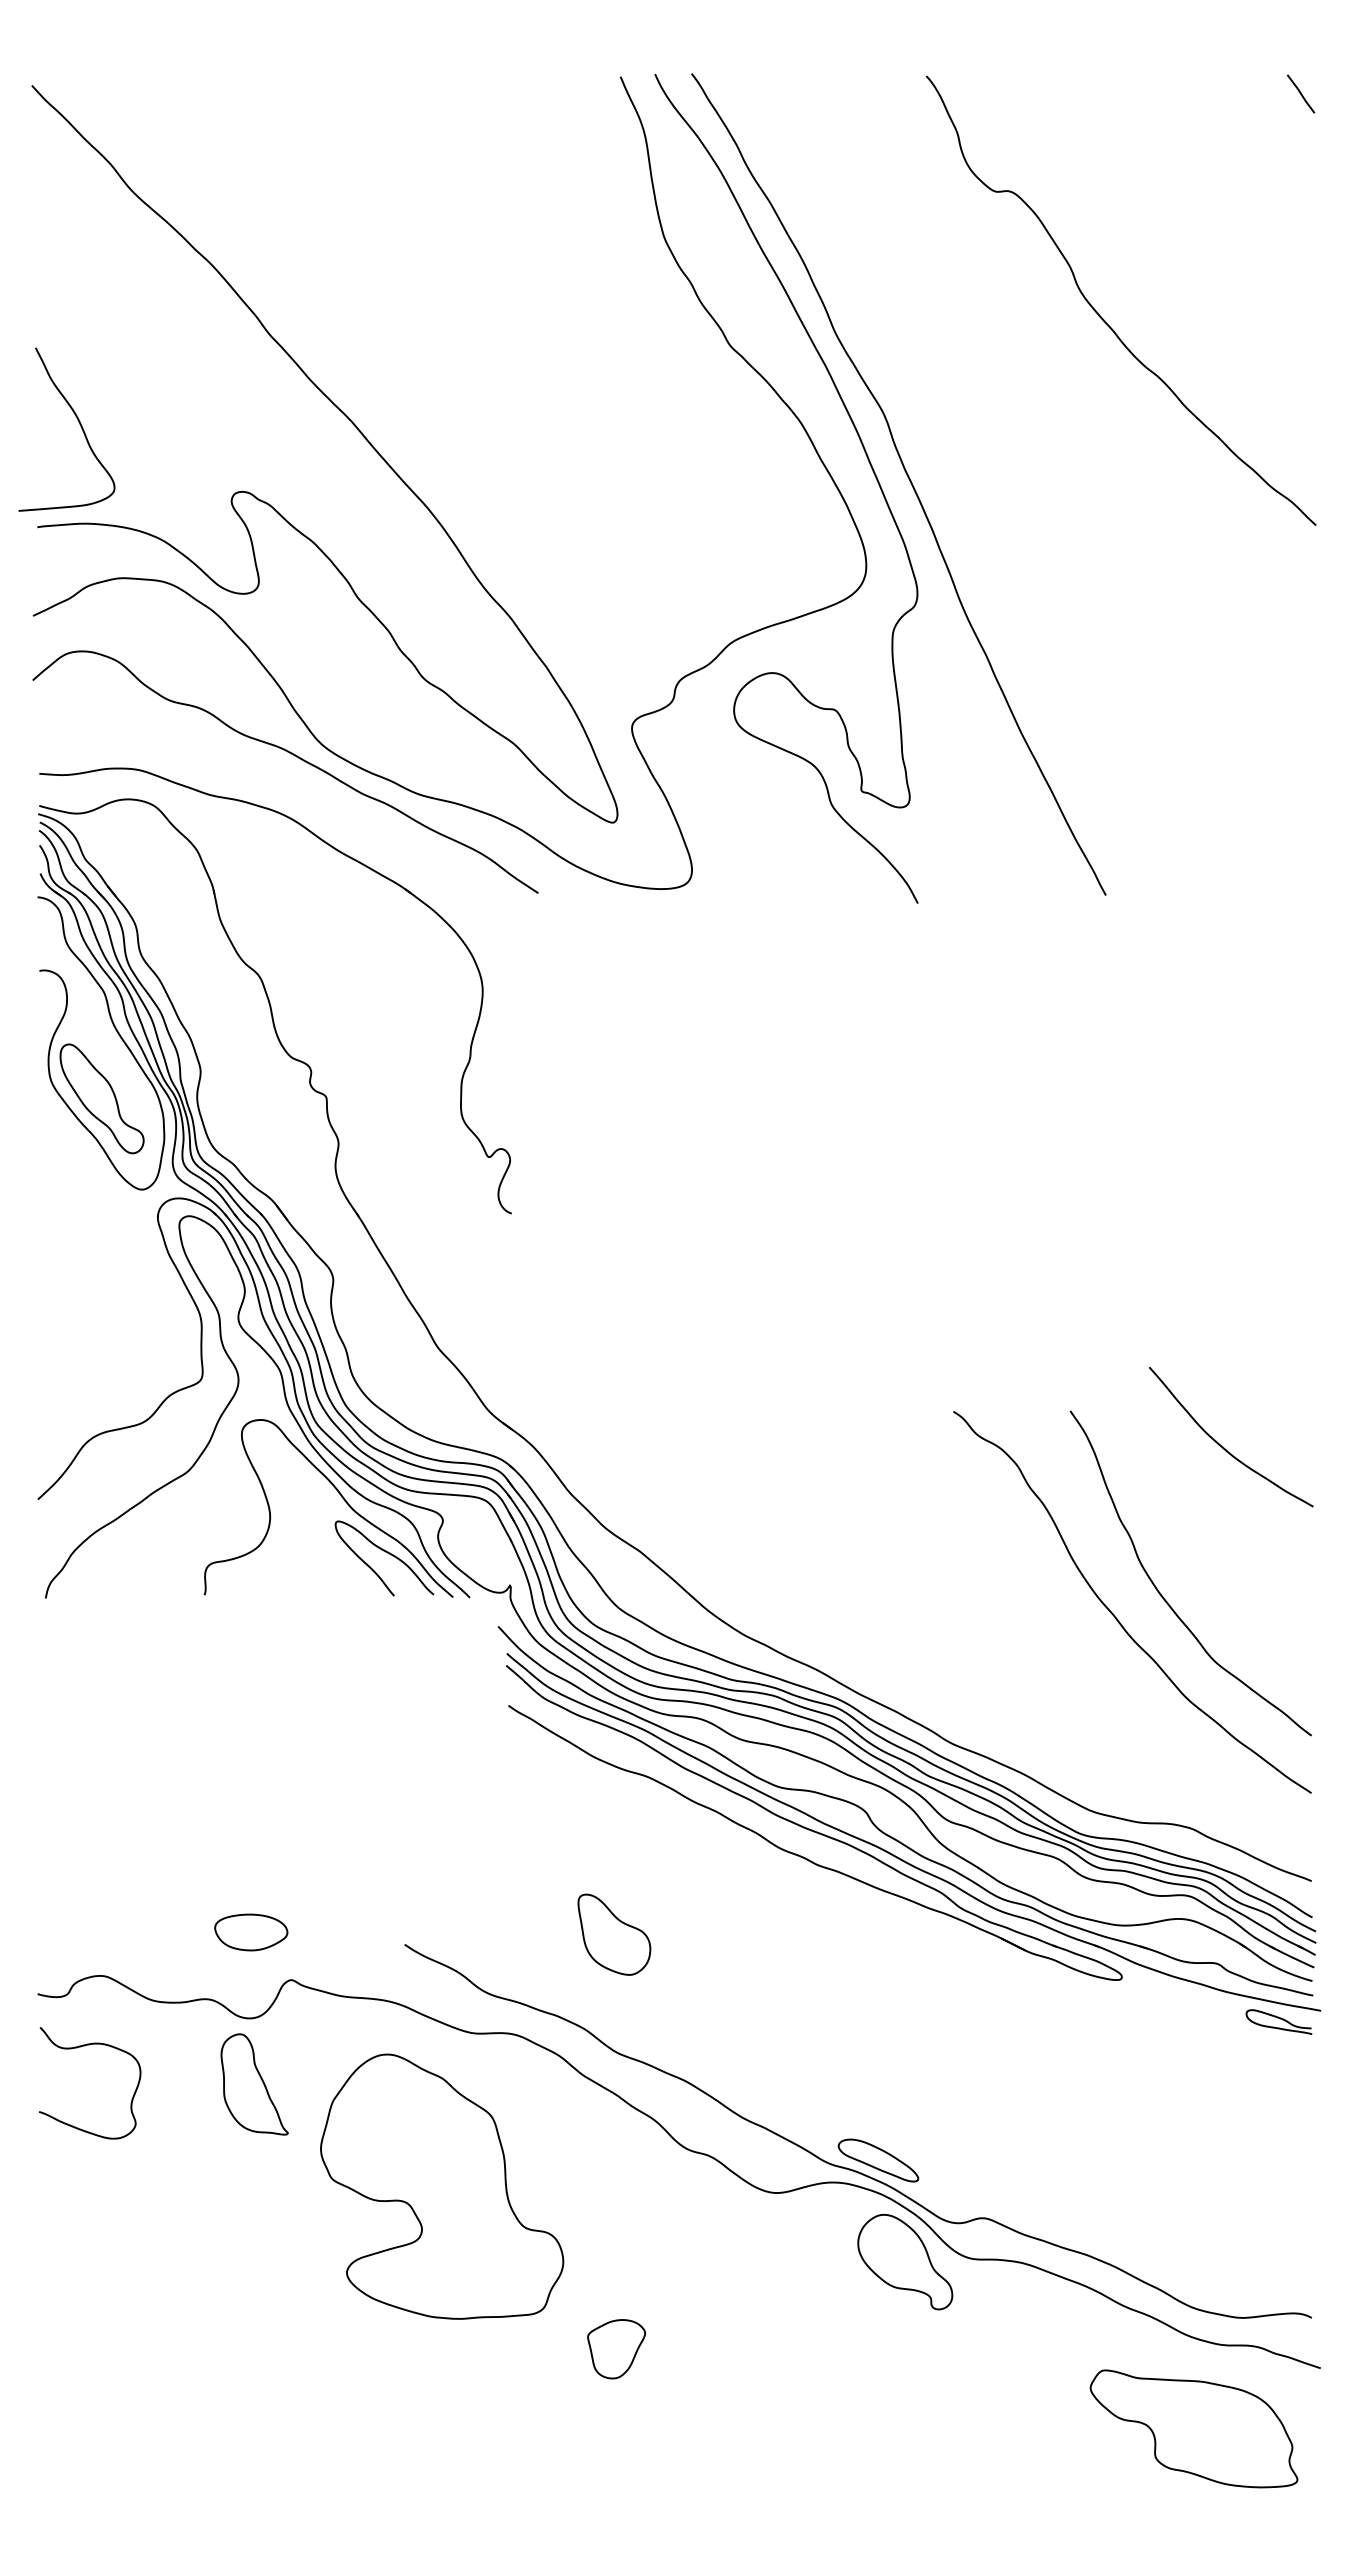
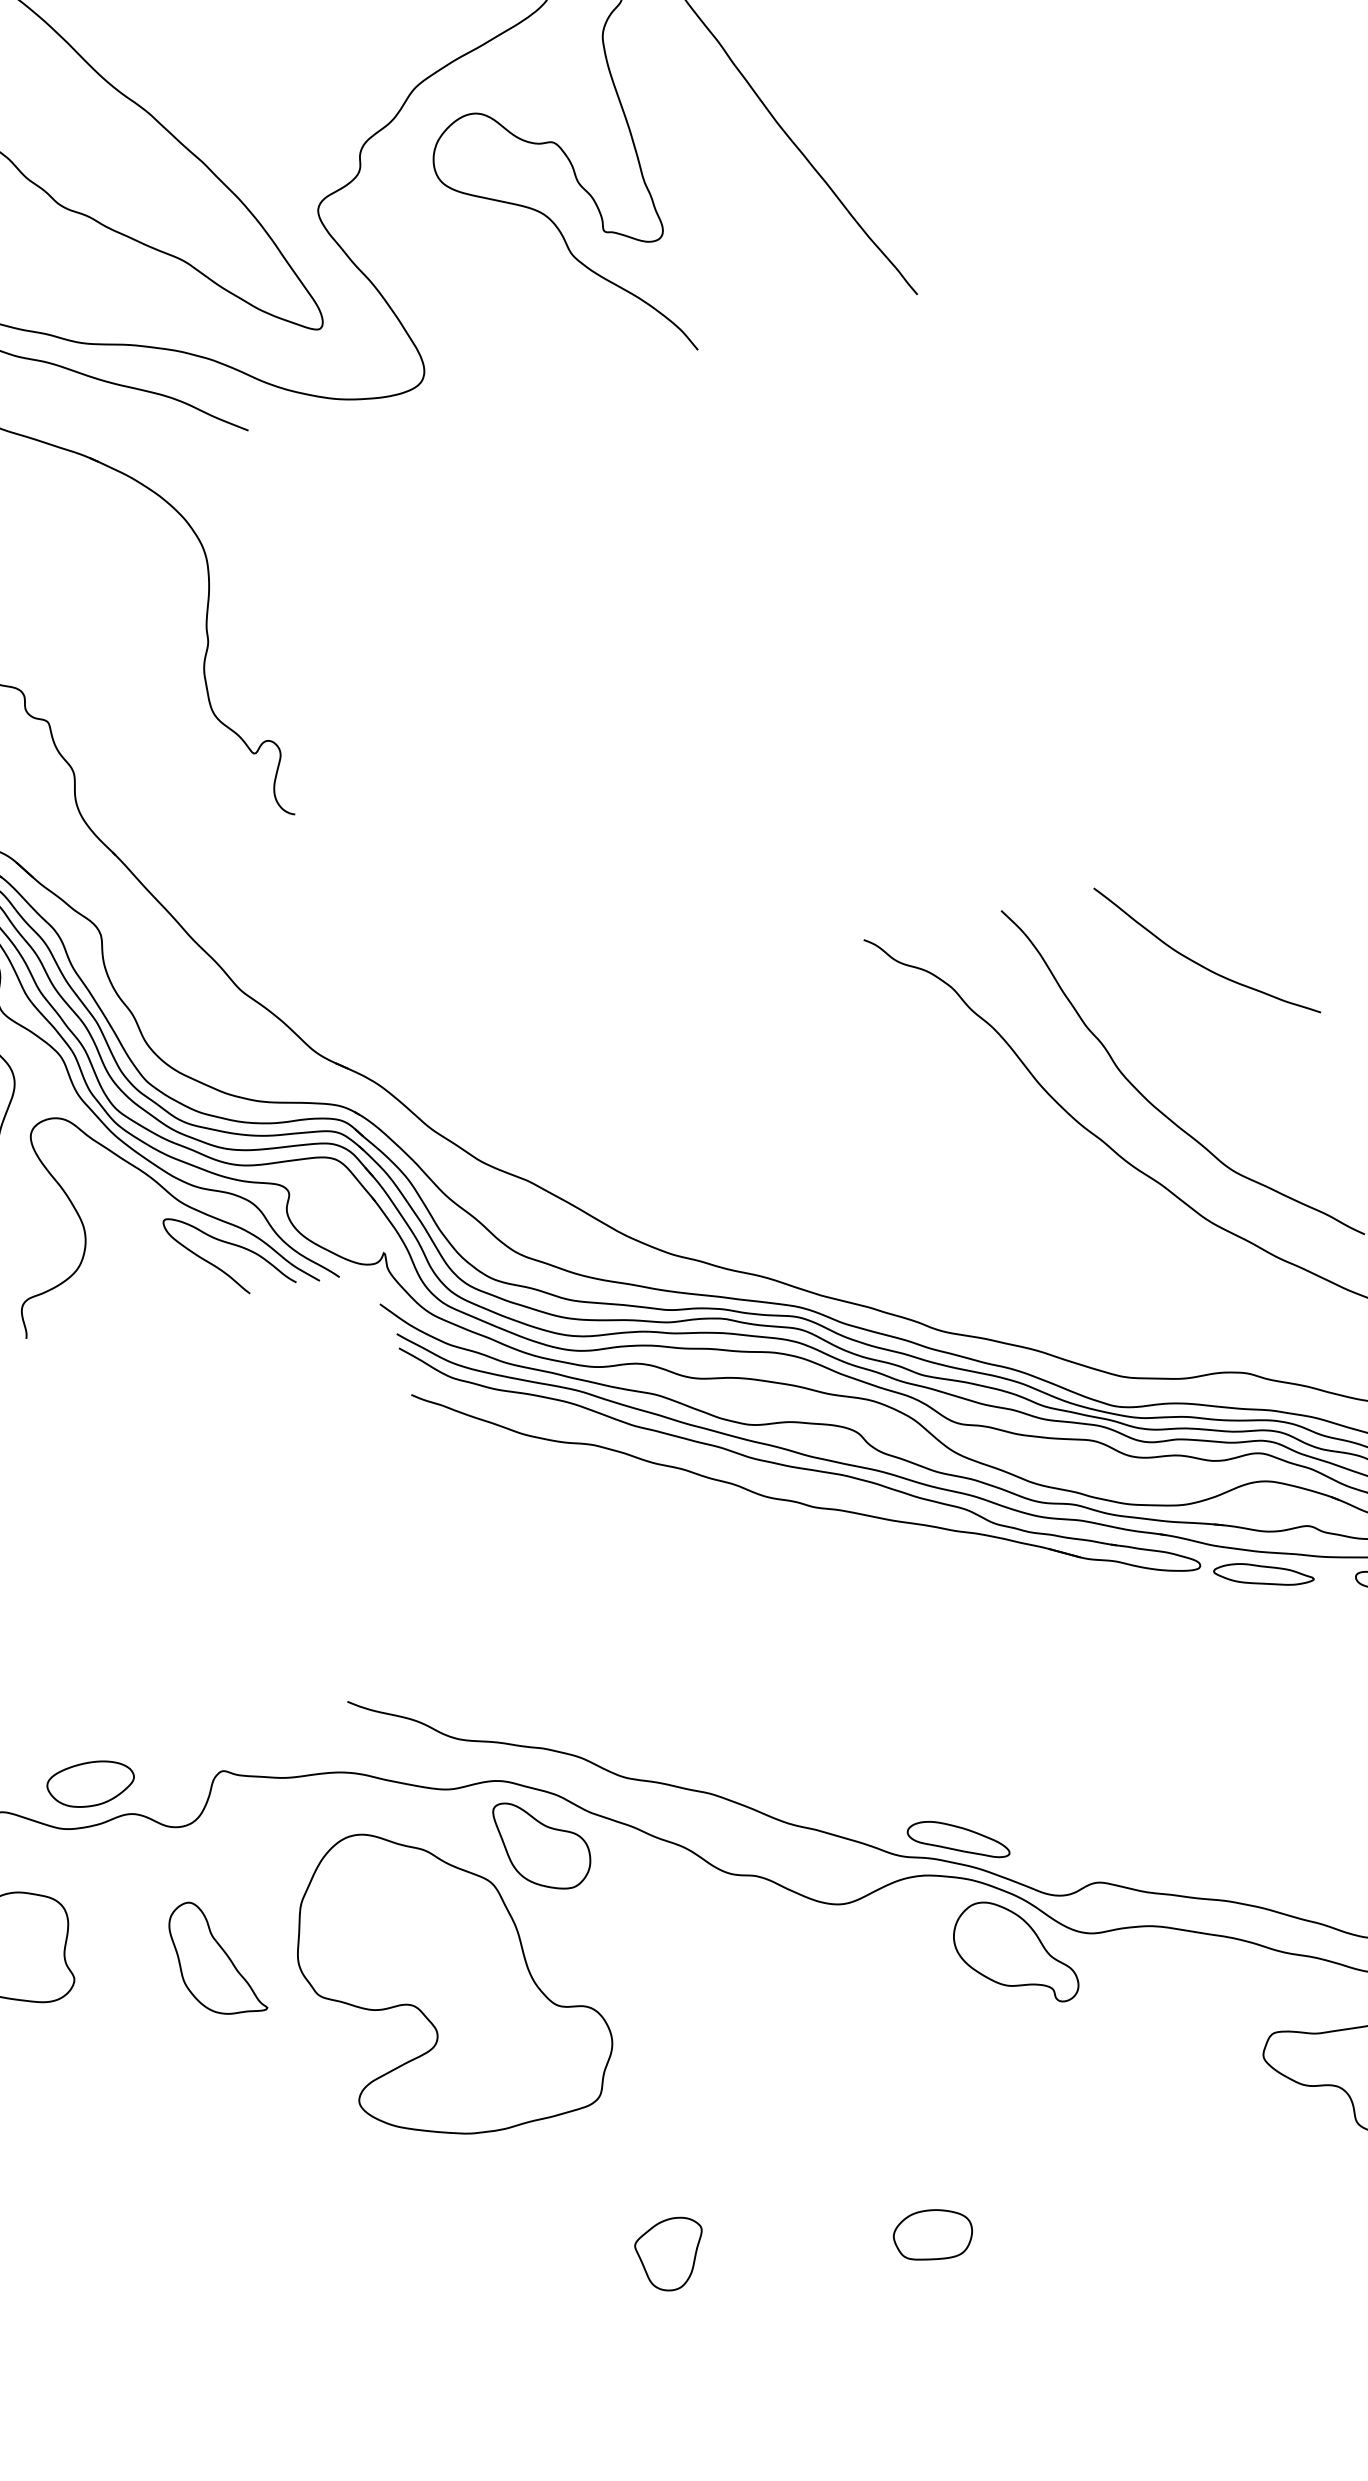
curve: (1224, 1447) -> (1201, 964), moved
part: (251, 1932) -> (91, 1784), moved
part: (614, 1934) -> (543, 1844), moved
part: (1171, 1995) -> (1263, 1574), added
part: (254, 2084) -> (216, 1958), moved
part: (616, 2349) -> (671, 2254), moved
part: (791, 2477) -> (933, 2235), added

